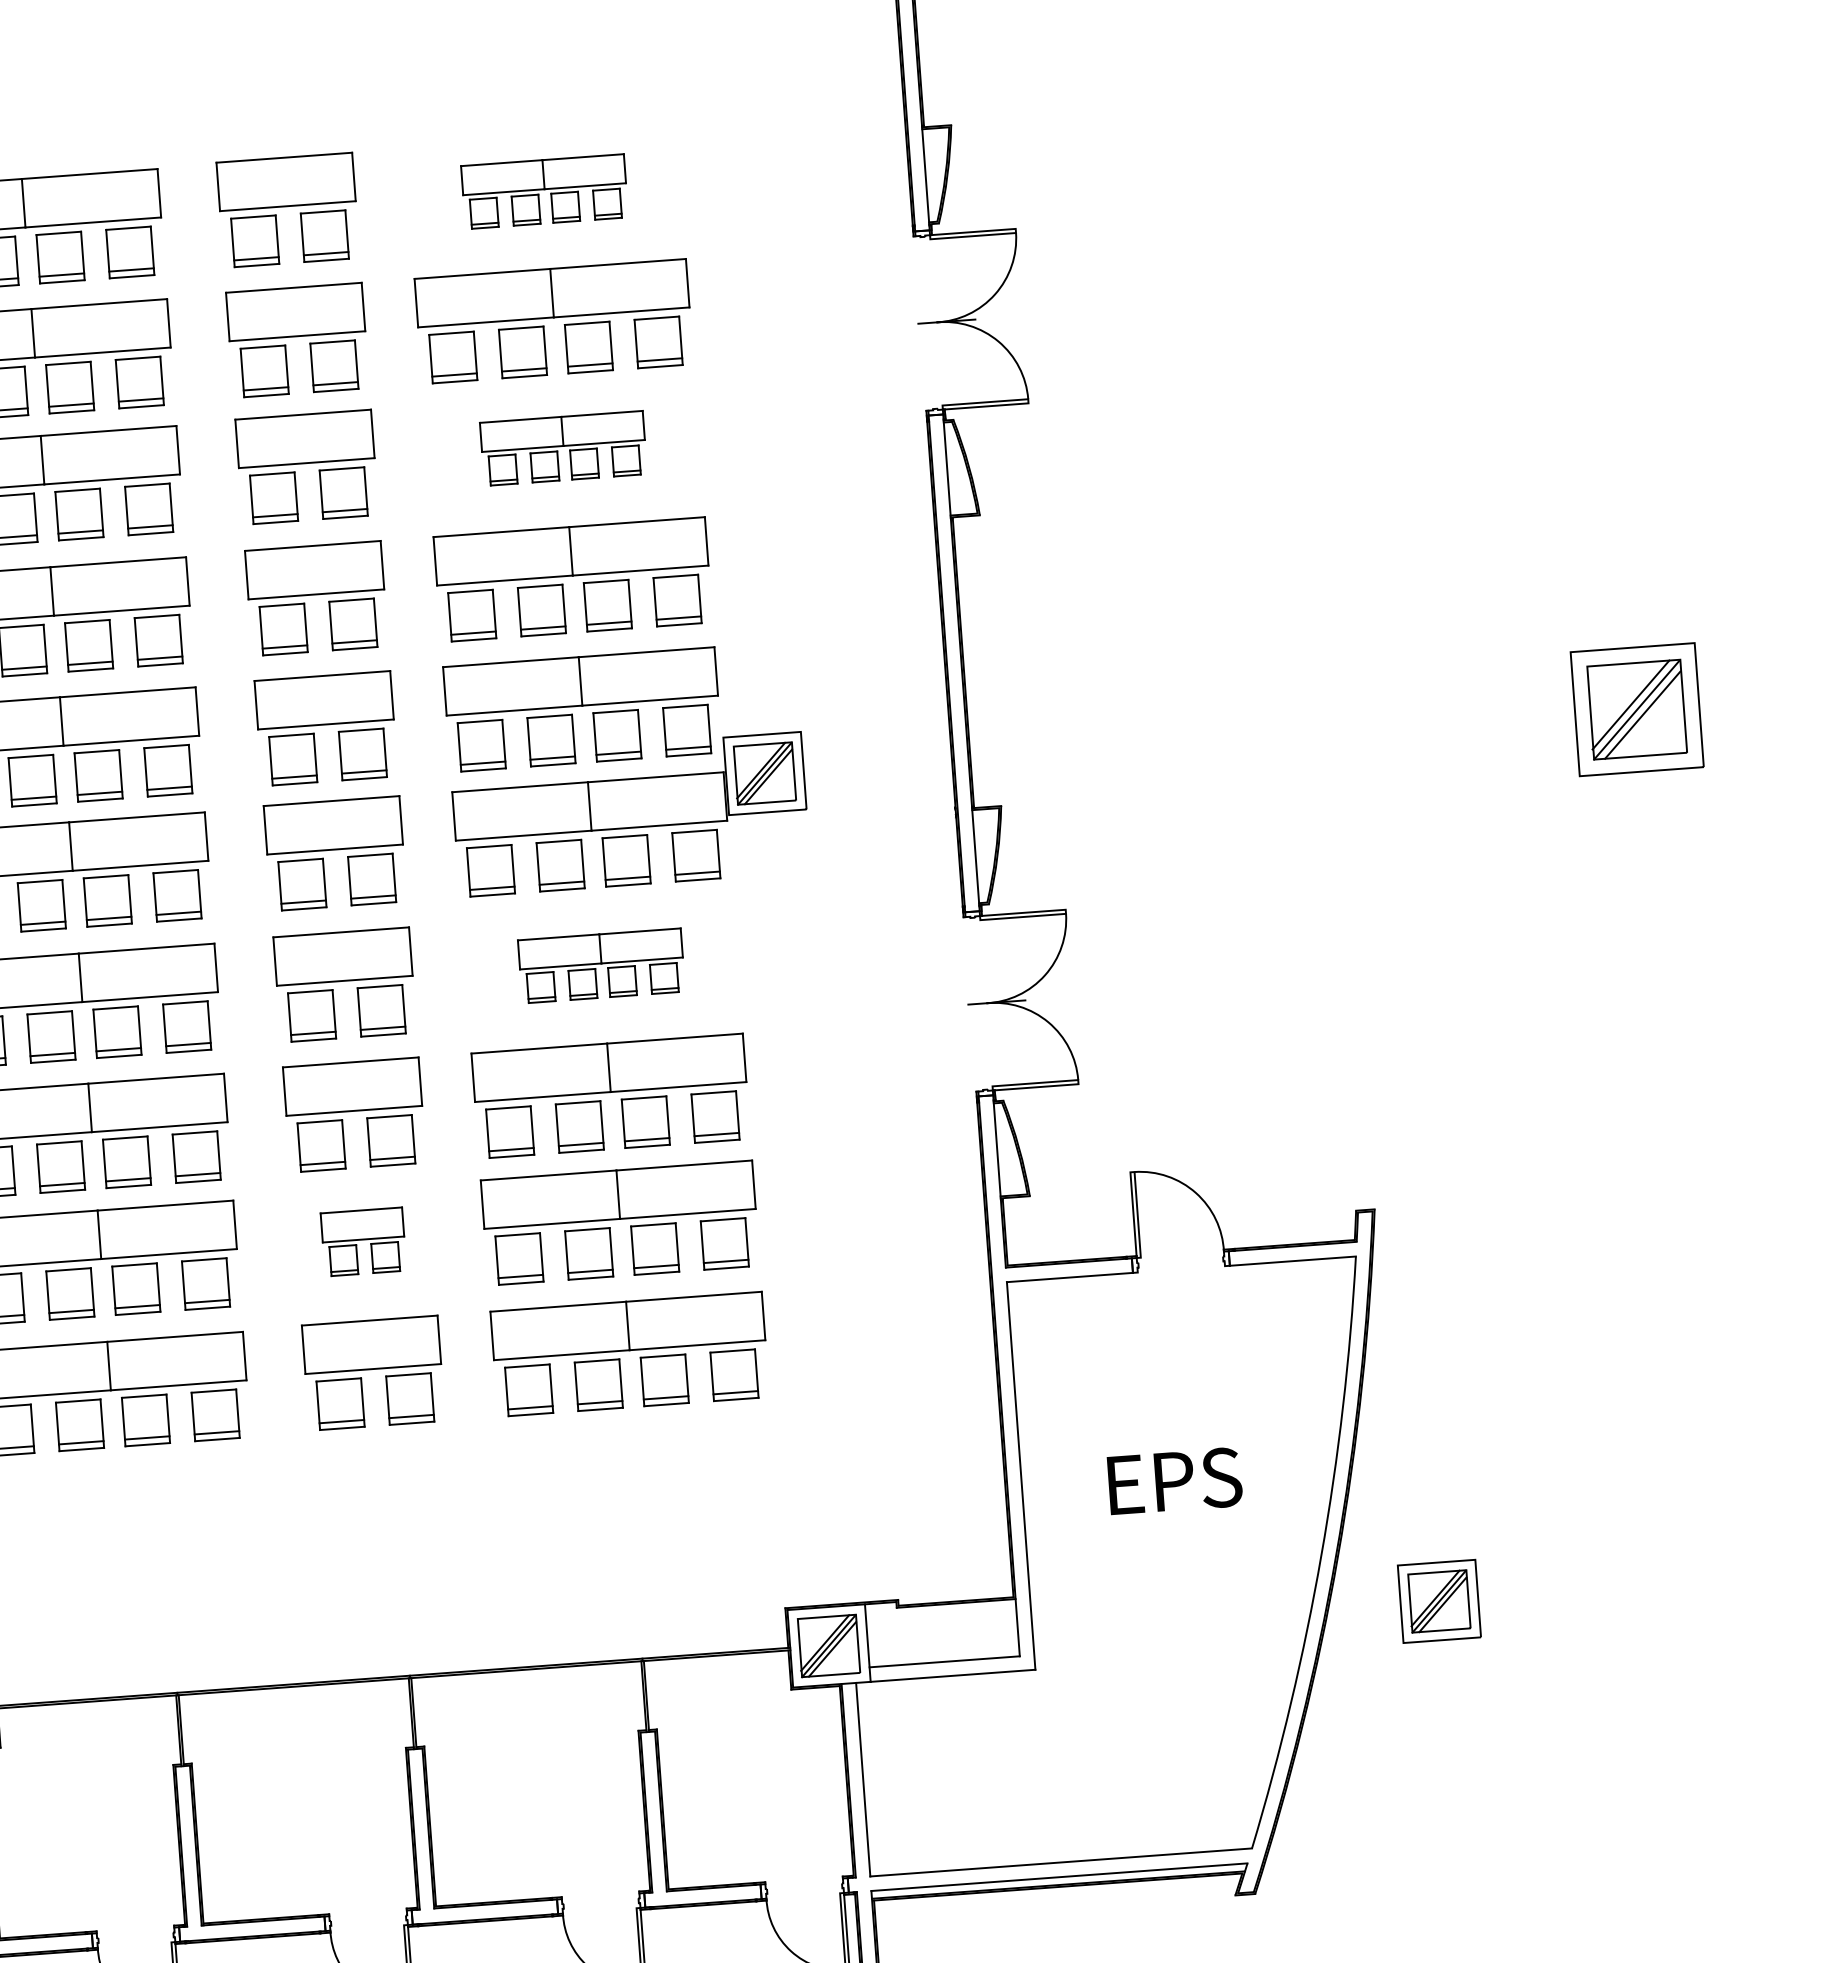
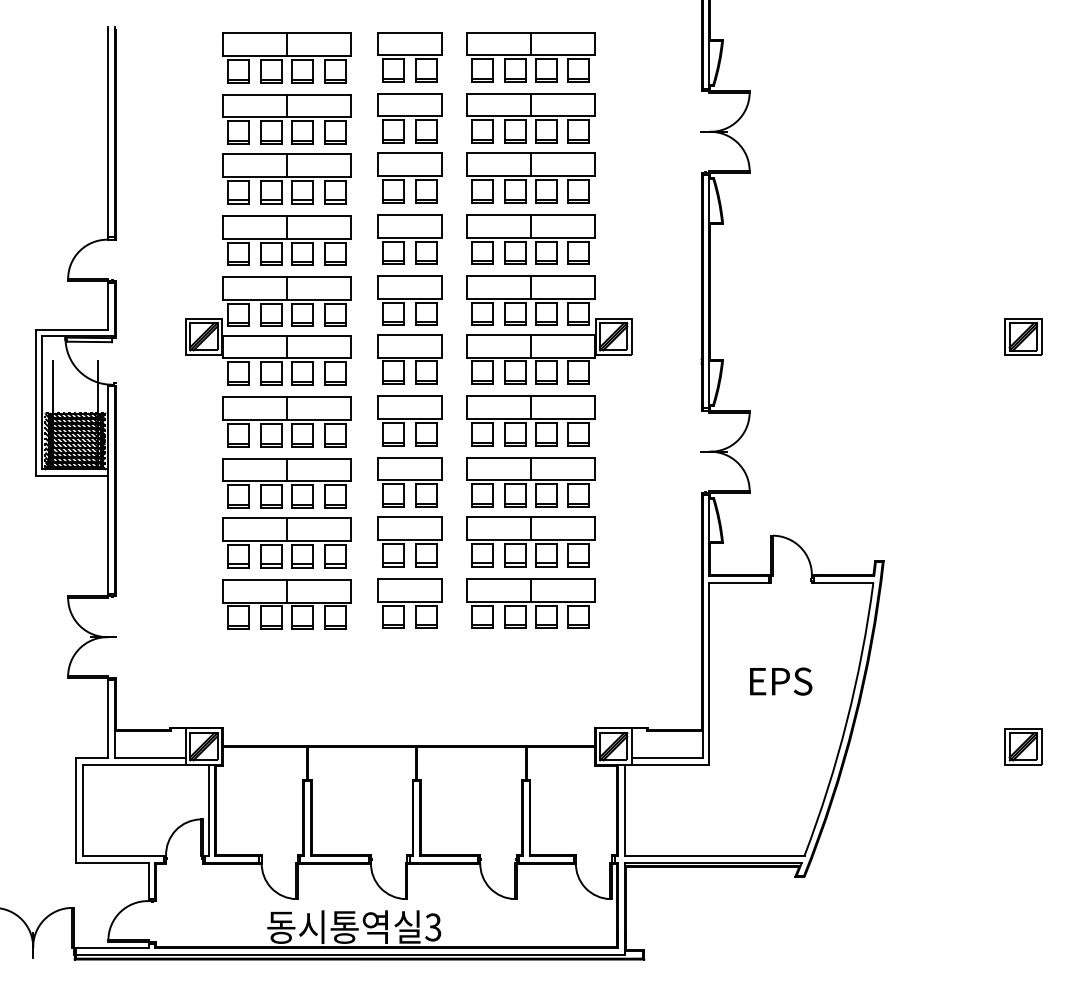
part: (544, 192) -> (530, 57), size x1.67
part: (562, 447) -> (530, 177), size x1.67
part: (1636, 708) -> (1023, 336), size x0.62
part: (600, 964) -> (530, 420), size x1.67
part: (362, 1241) -> (409, 541), size x1.67
part: (1439, 1600) -> (1023, 746), moved

